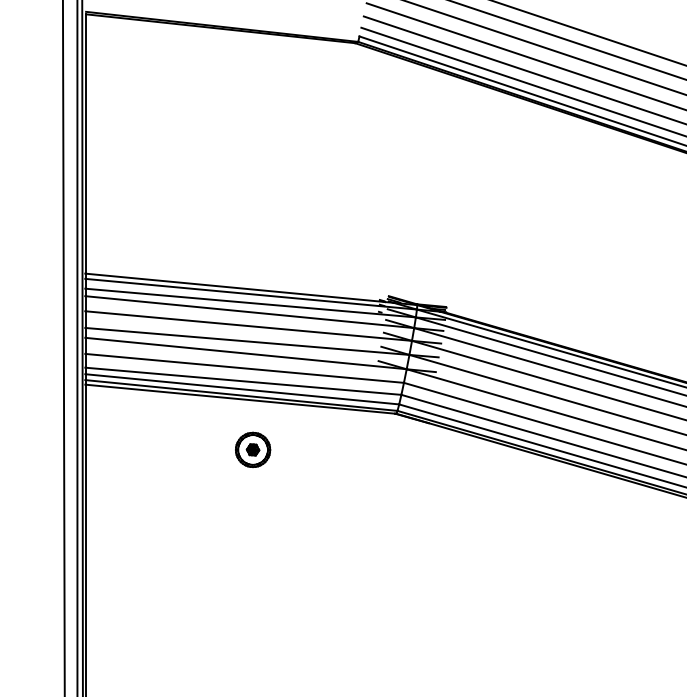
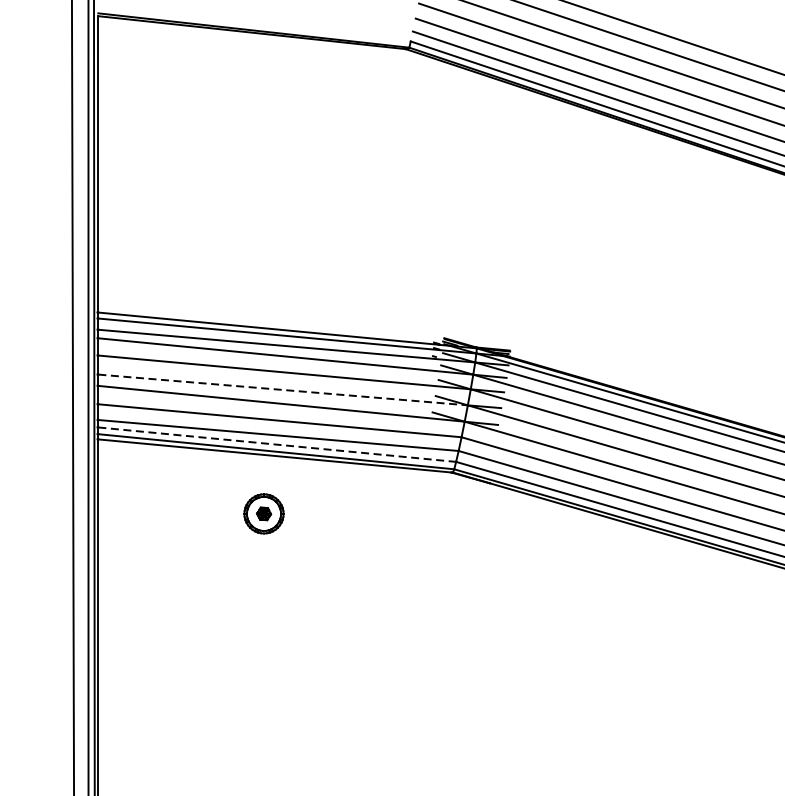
line: (248, 341) -> (283, 390), solid -> dashed
line: (243, 389) -> (278, 444), solid -> dashed
part: (253, 449) -> (264, 513), moved

